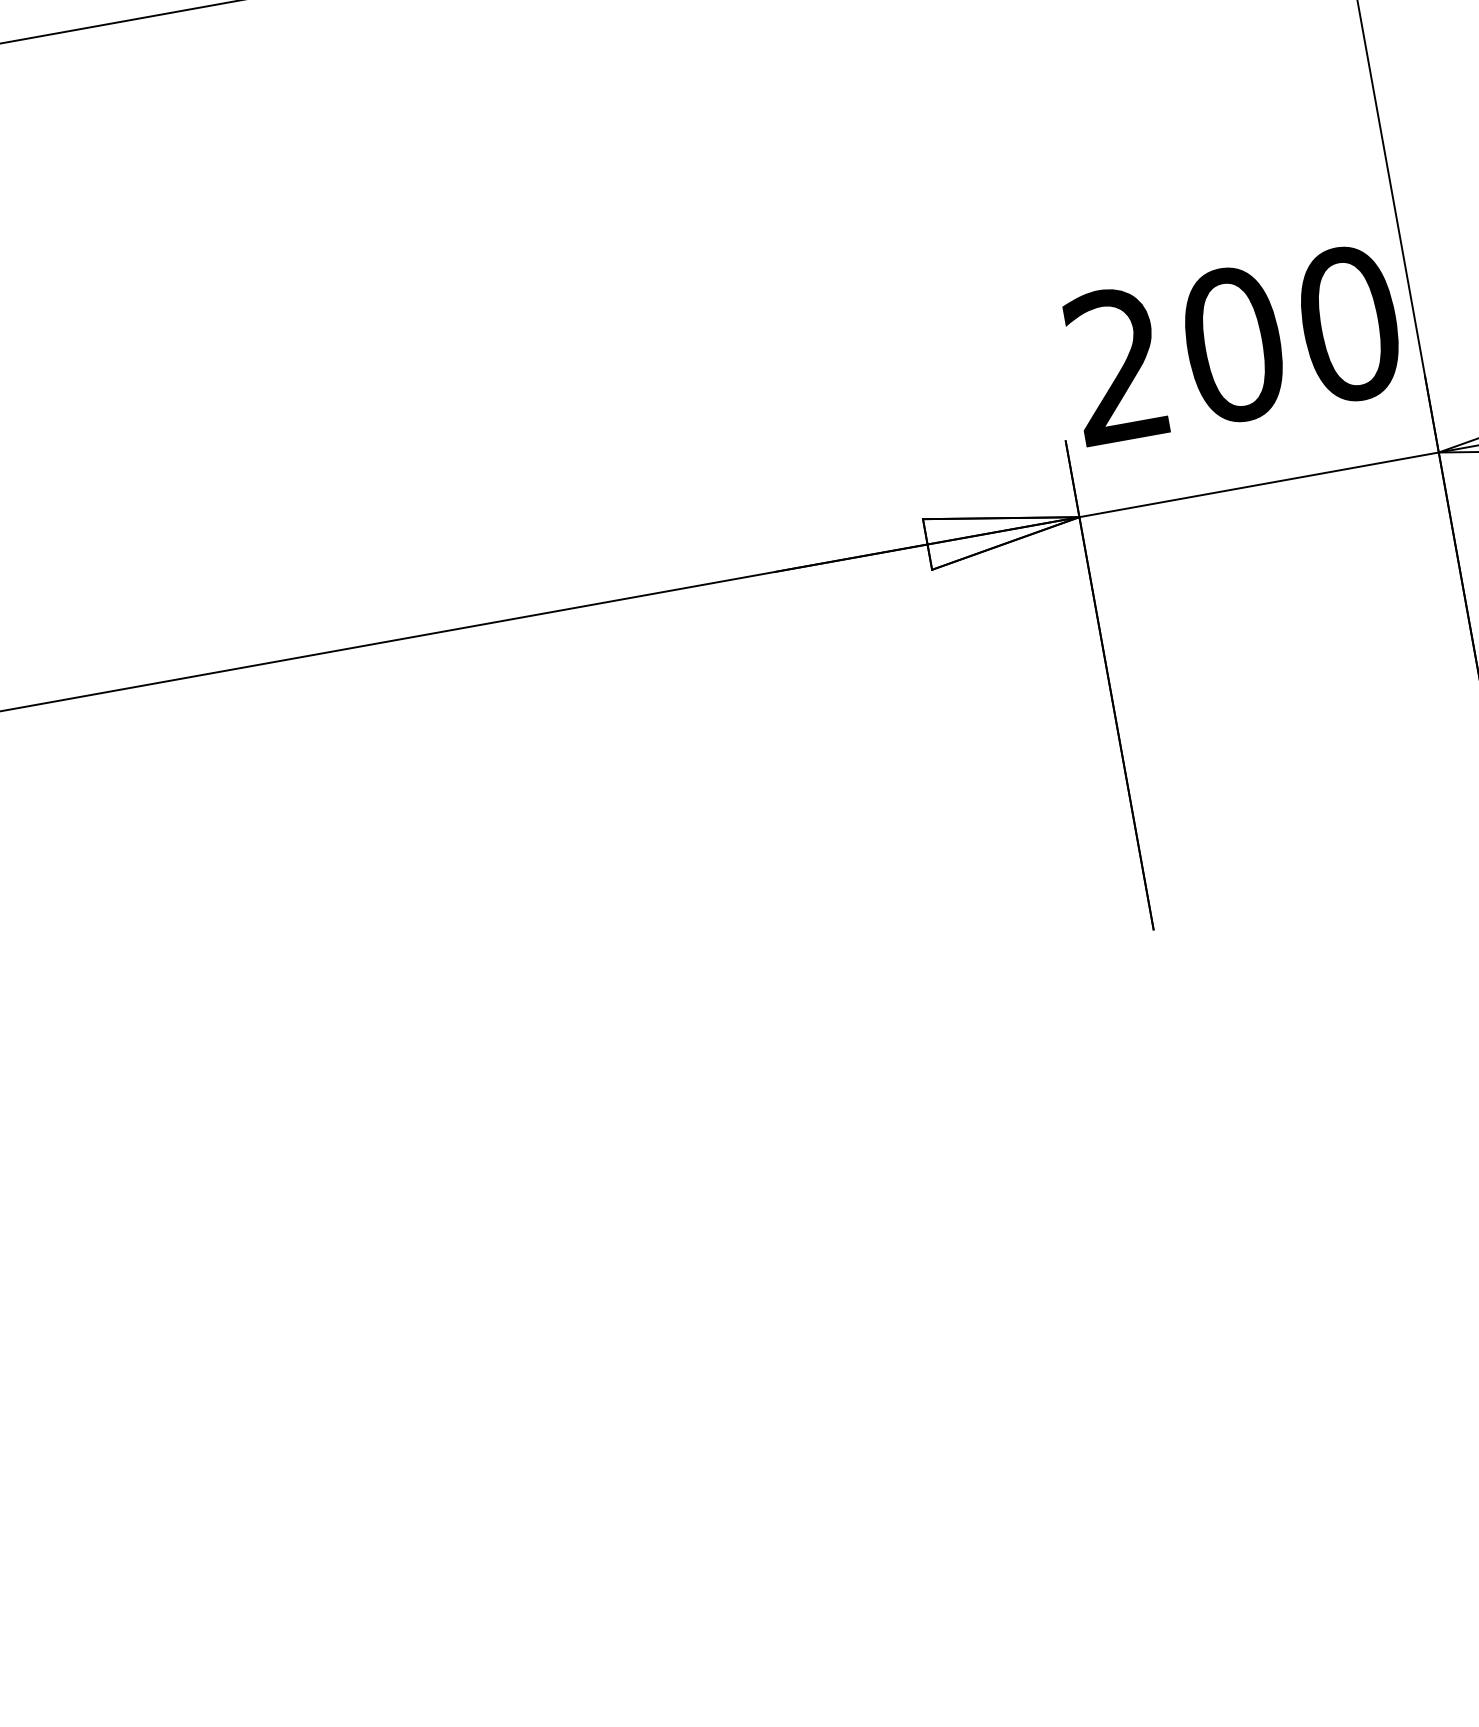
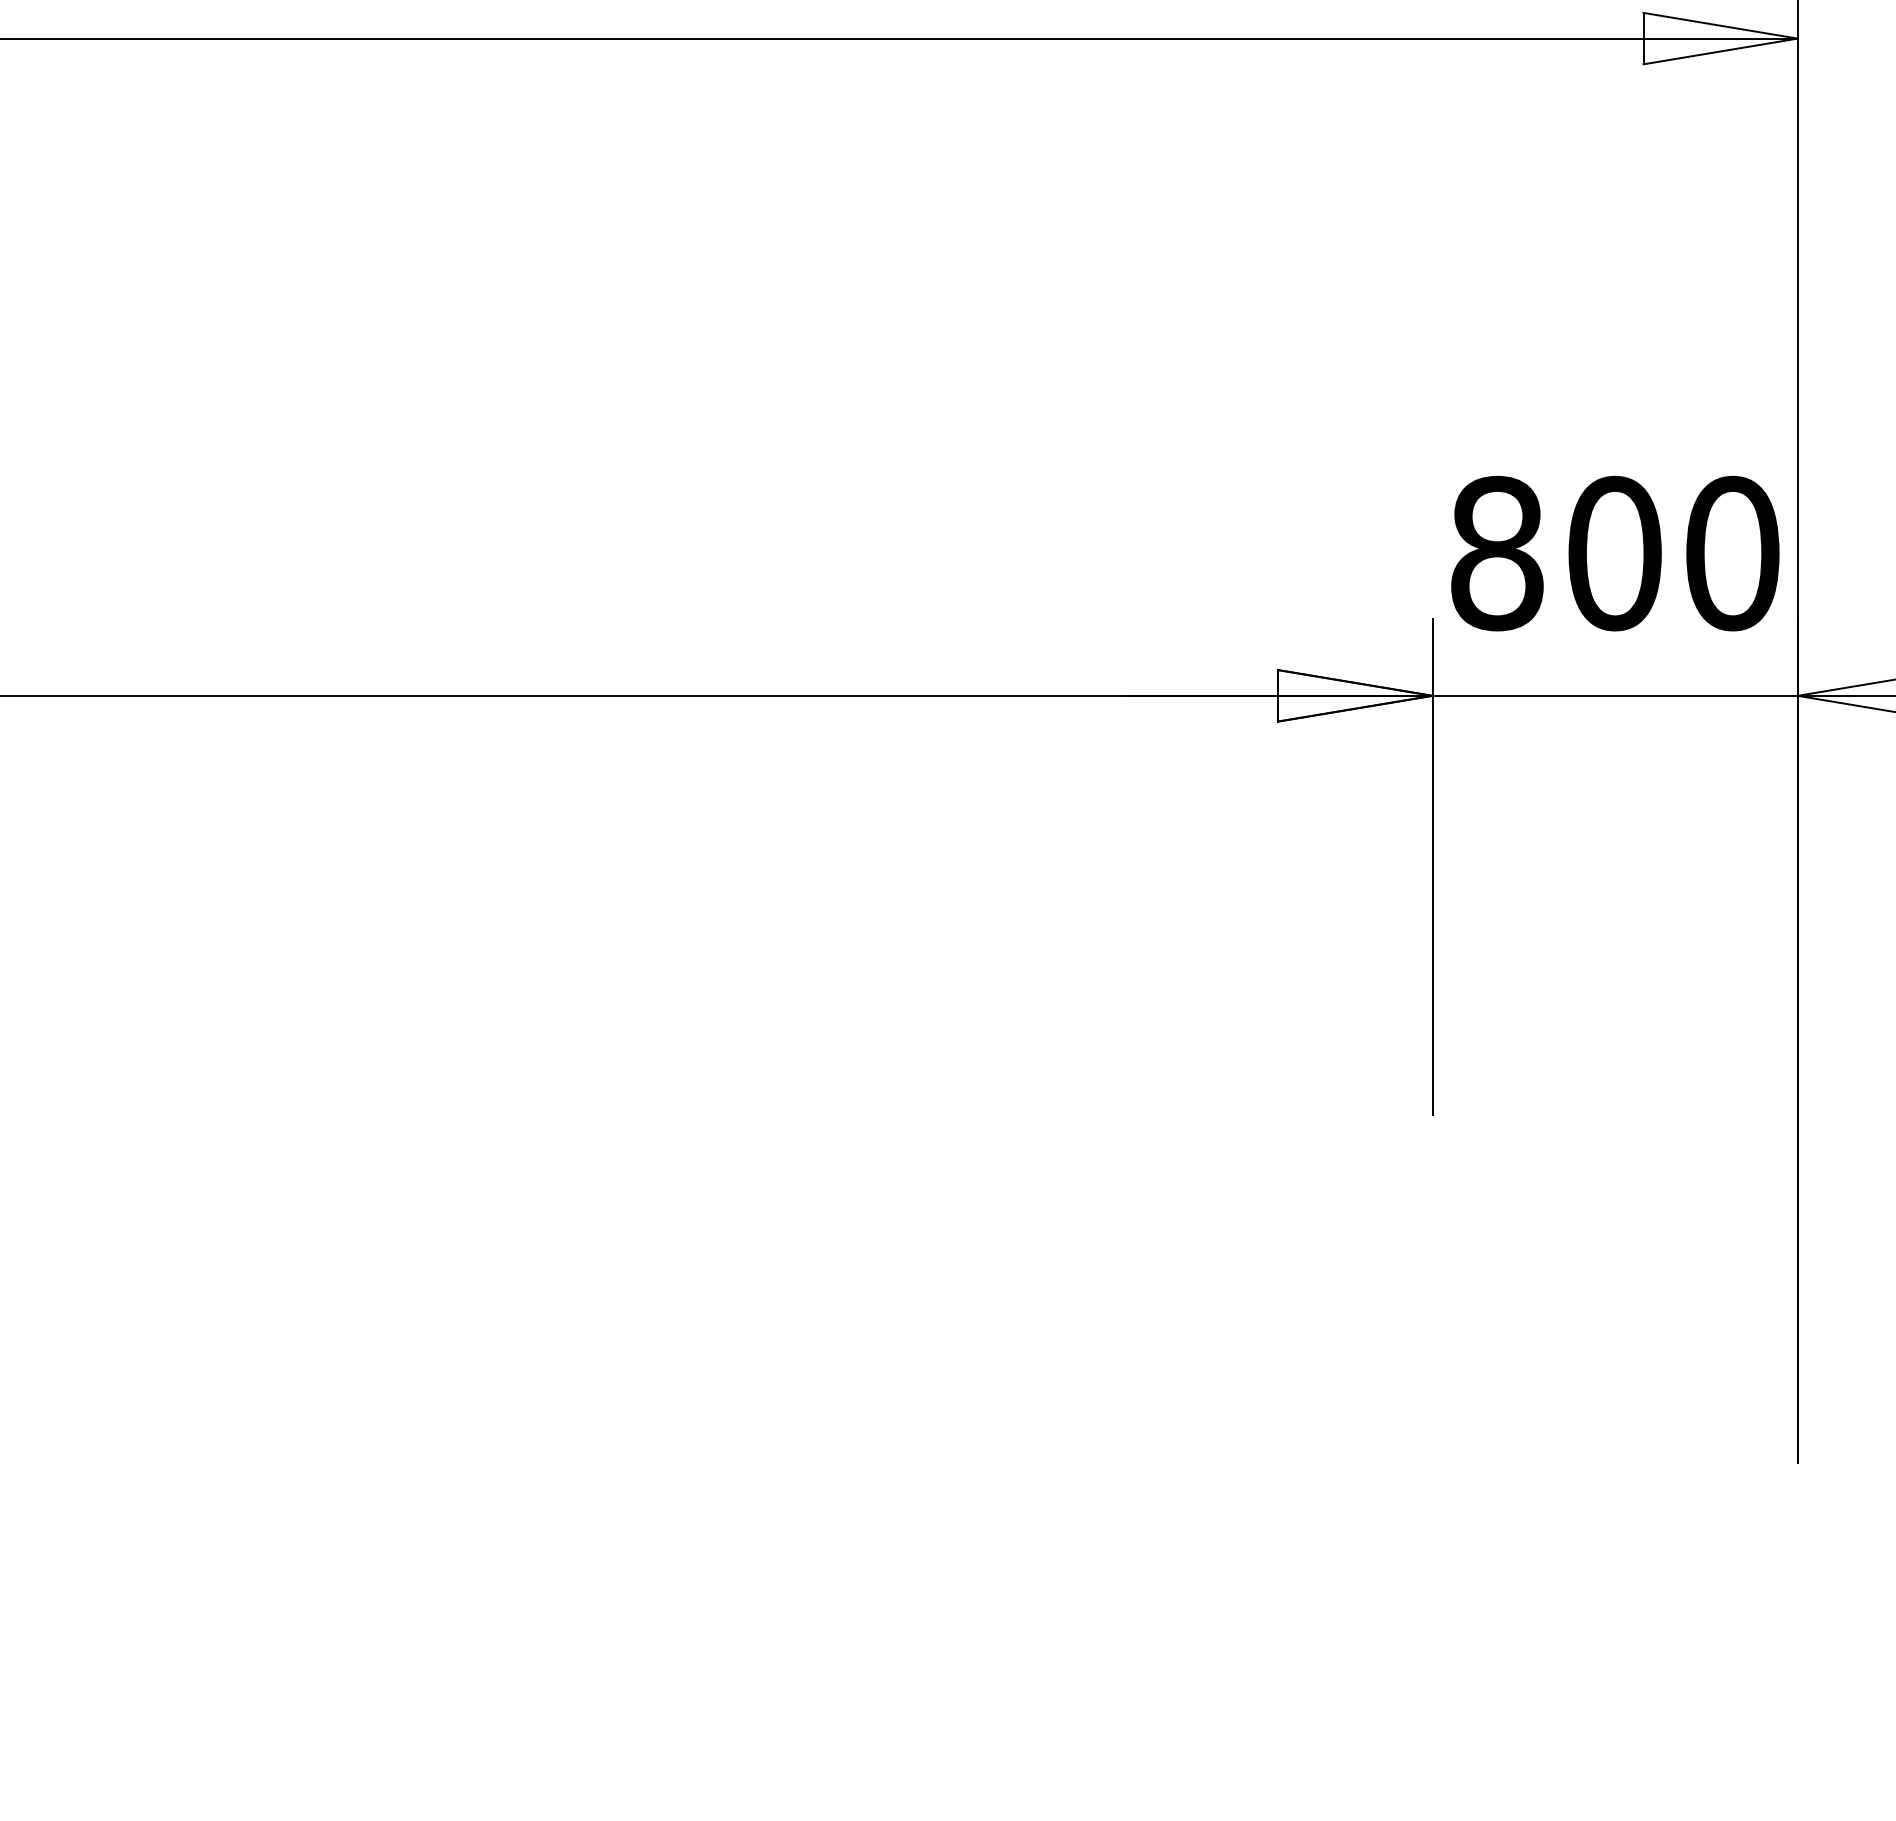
text: (1118, 365) -> (1497, 553), 200 -> 800

